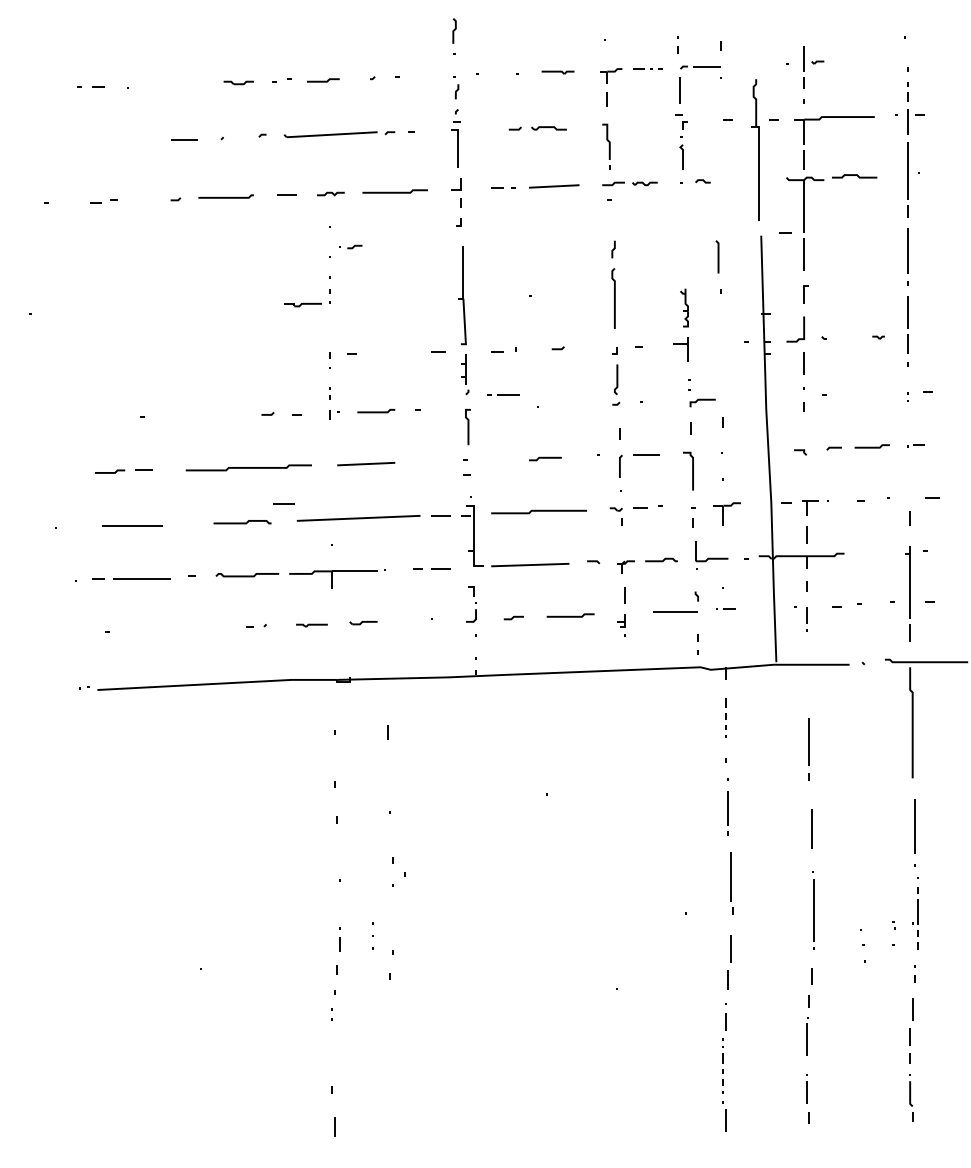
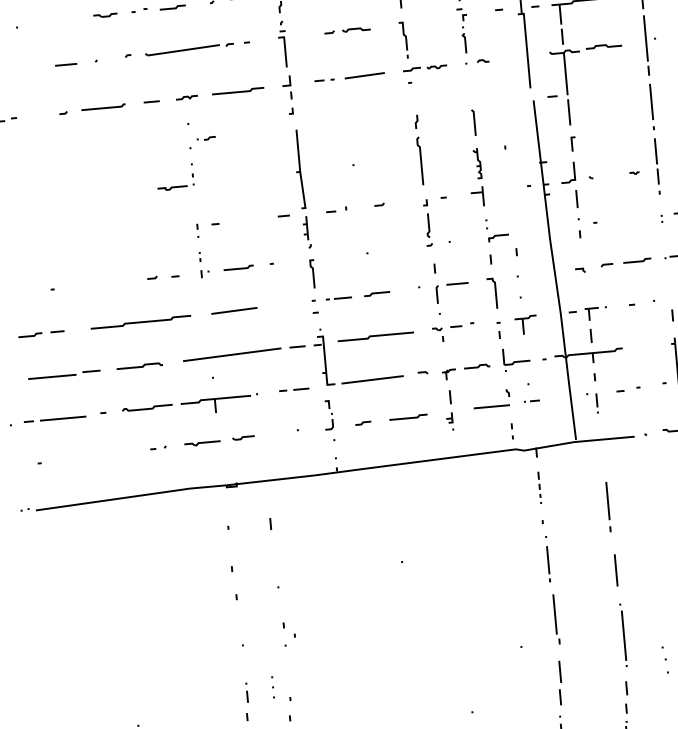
line: (717, 256) -> (473, 122), moved
line: (503, 394) -> (338, 297), moved
line: (283, 503) -> (91, 370), moved
part: (311, 625) -> (202, 443), size x1.43

